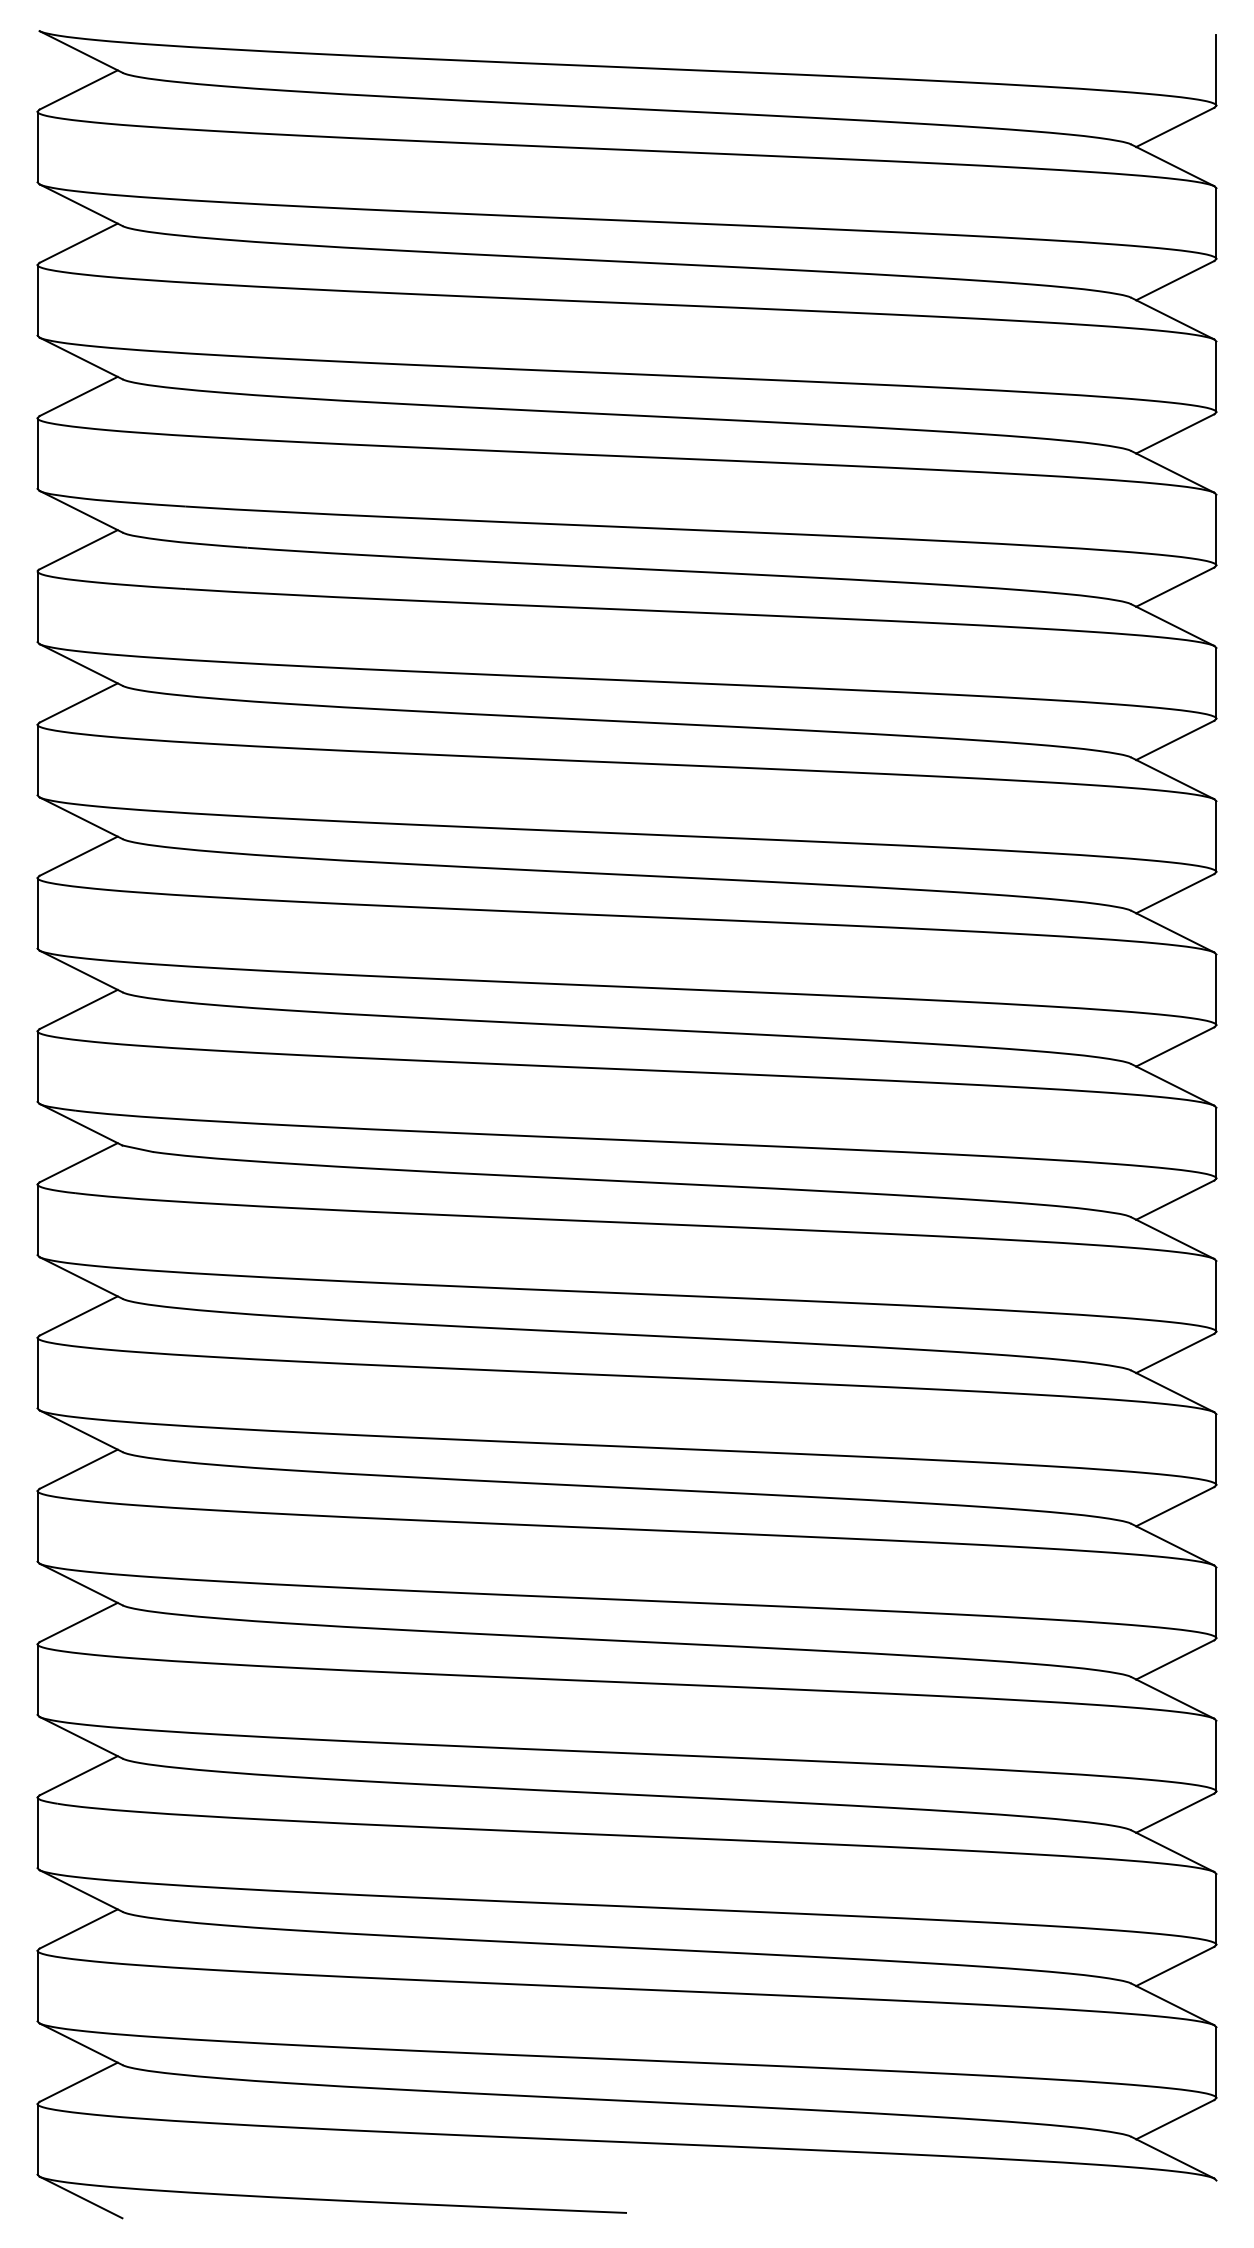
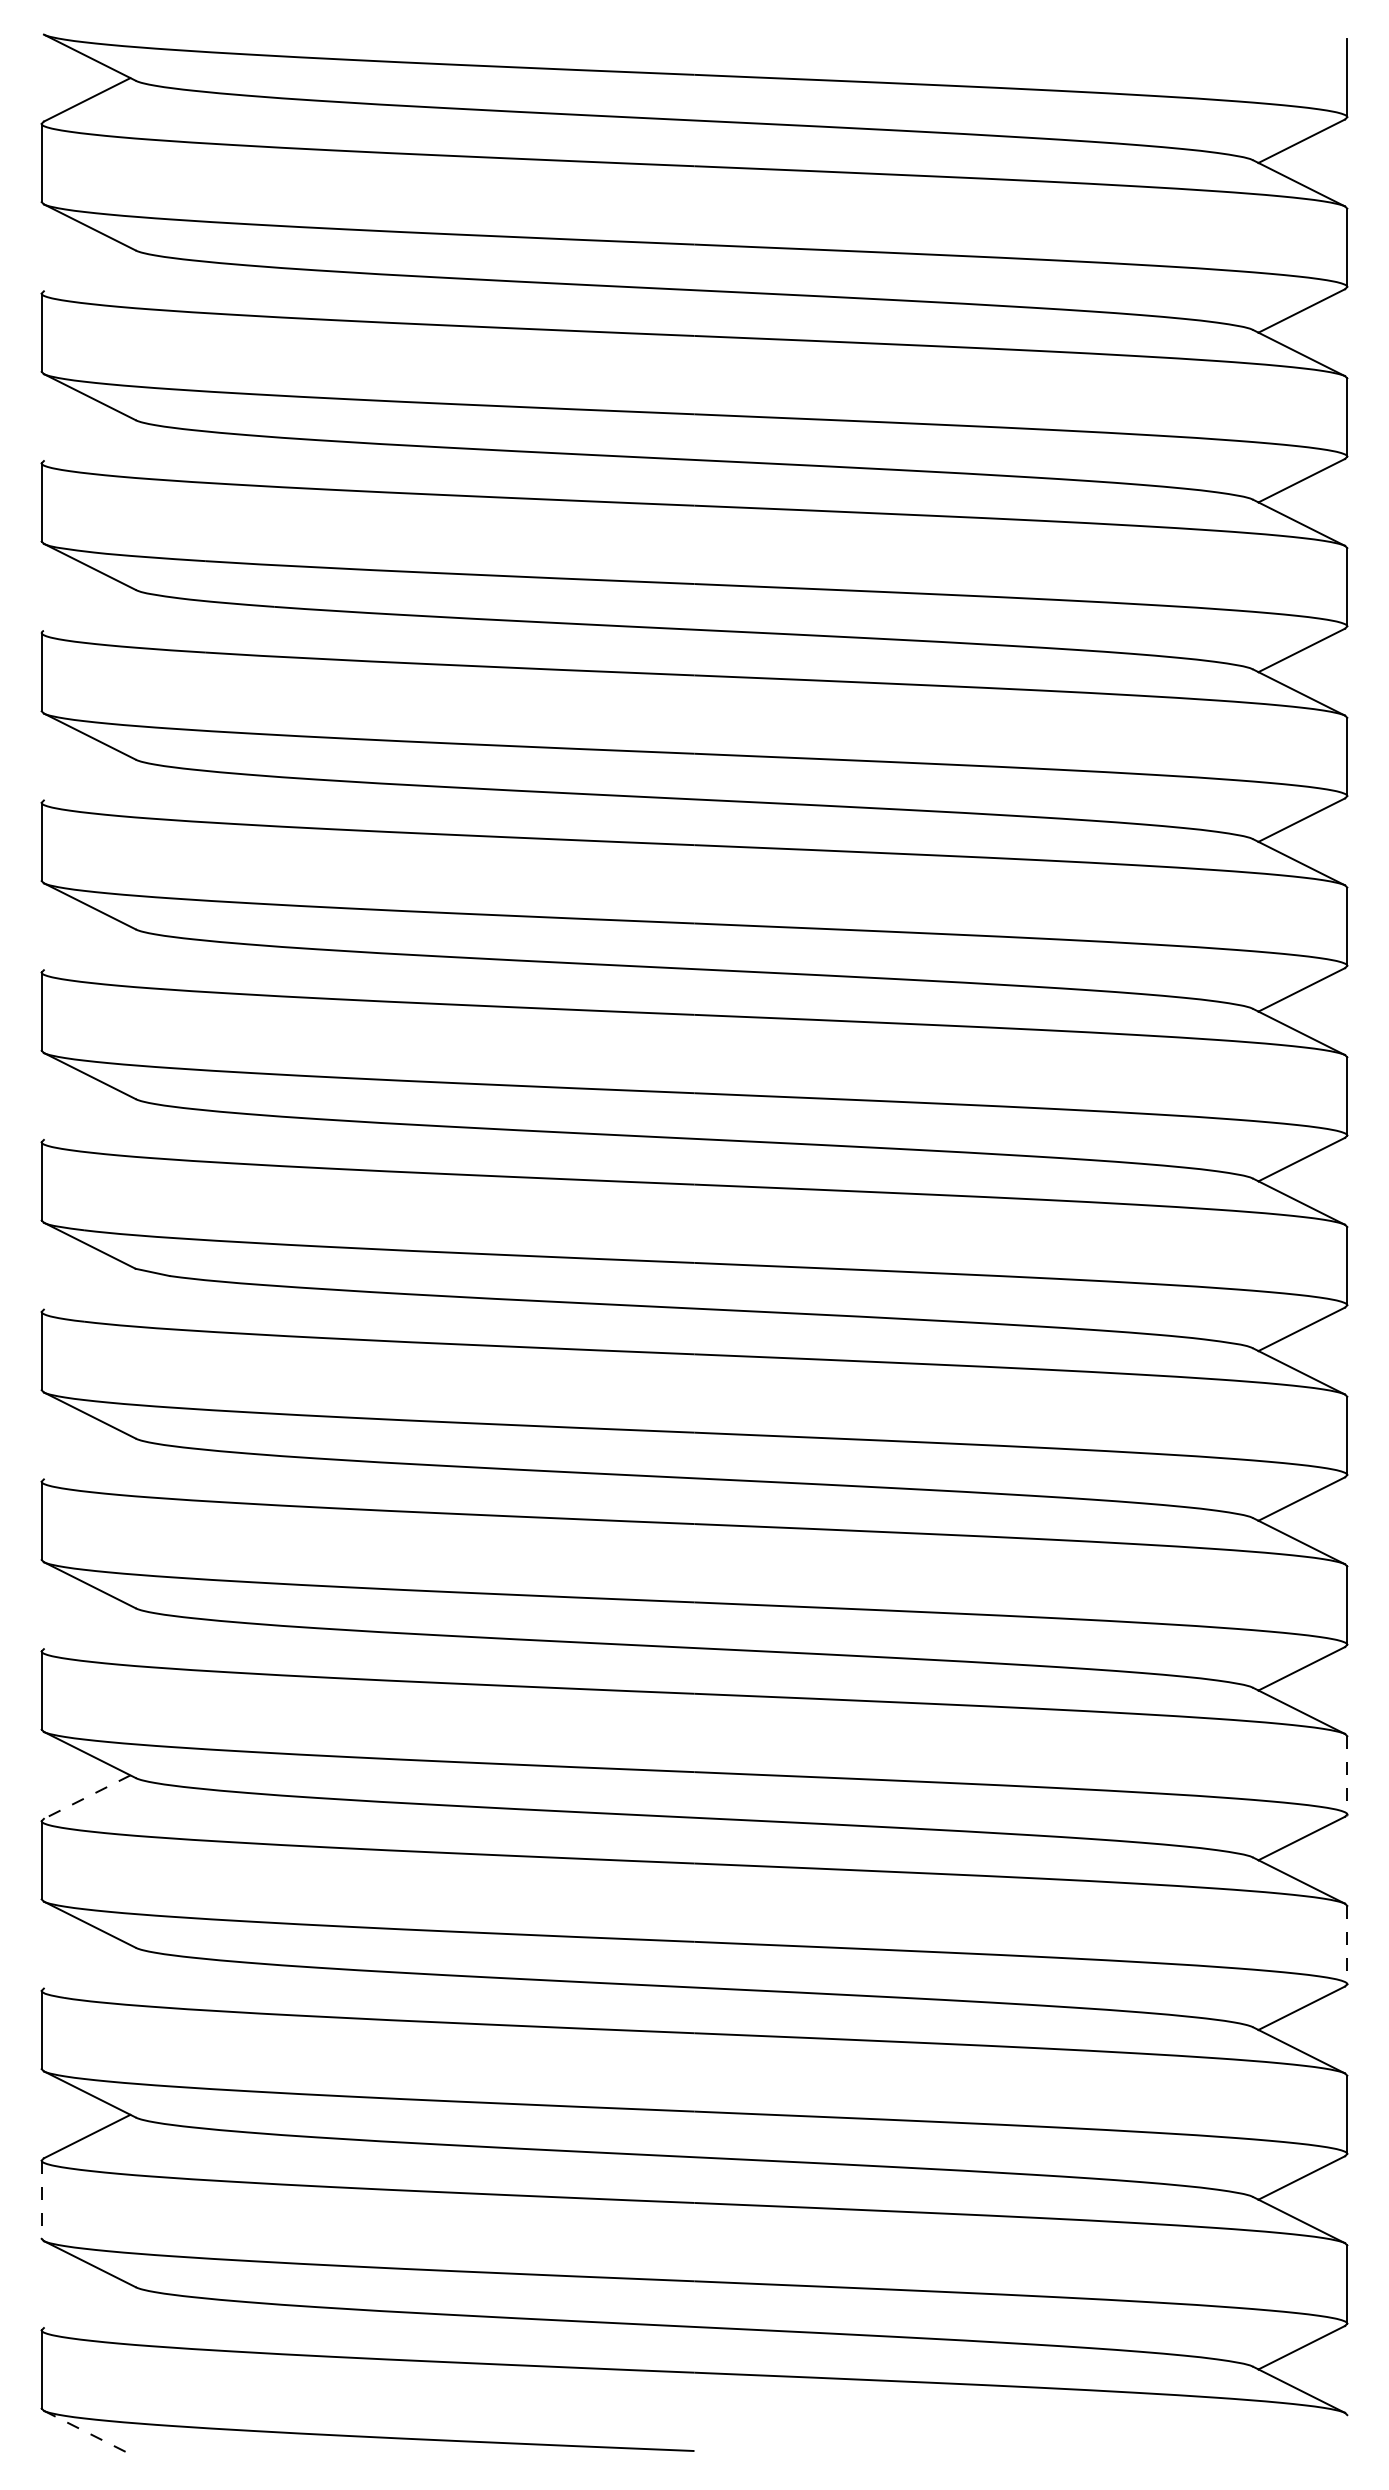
line: (78, 242) -> (87, 268), removed
line: (78, 396) -> (87, 439), removed
line: (78, 549) -> (87, 608), removed
line: (78, 702) -> (87, 778), removed
line: (78, 855) -> (87, 947), removed
line: (78, 1009) -> (87, 1118), removed
line: (78, 1162) -> (87, 1287), removed
line: (78, 1315) -> (87, 1457), removed
line: (78, 1468) -> (87, 1626), removed
line: (1216, 1603) -> (1347, 1776), solid -> dashed
line: (78, 1622) -> (87, 1797), solid -> dashed
line: (1216, 1756) -> (1347, 1945), solid -> dashed
line: (78, 1775) -> (87, 1966), removed
line: (37, 1986) -> (41, 2200), solid -> dashed
line: (78, 2081) -> (87, 2305), removed
line: (81, 2197) -> (90, 2433), solid -> dashed

